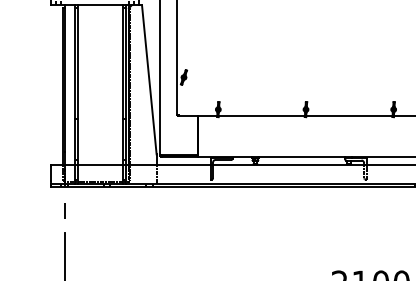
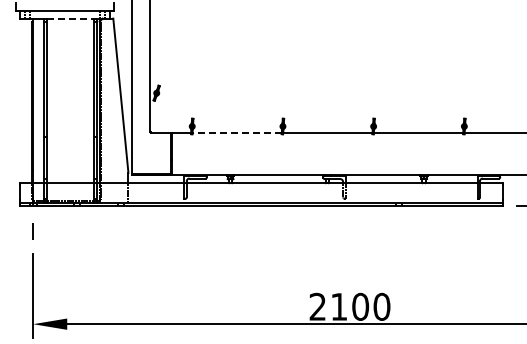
line: (100, 5) -> (70, 18), solid -> dashed
line: (262, 116) -> (237, 133), solid -> dashed

